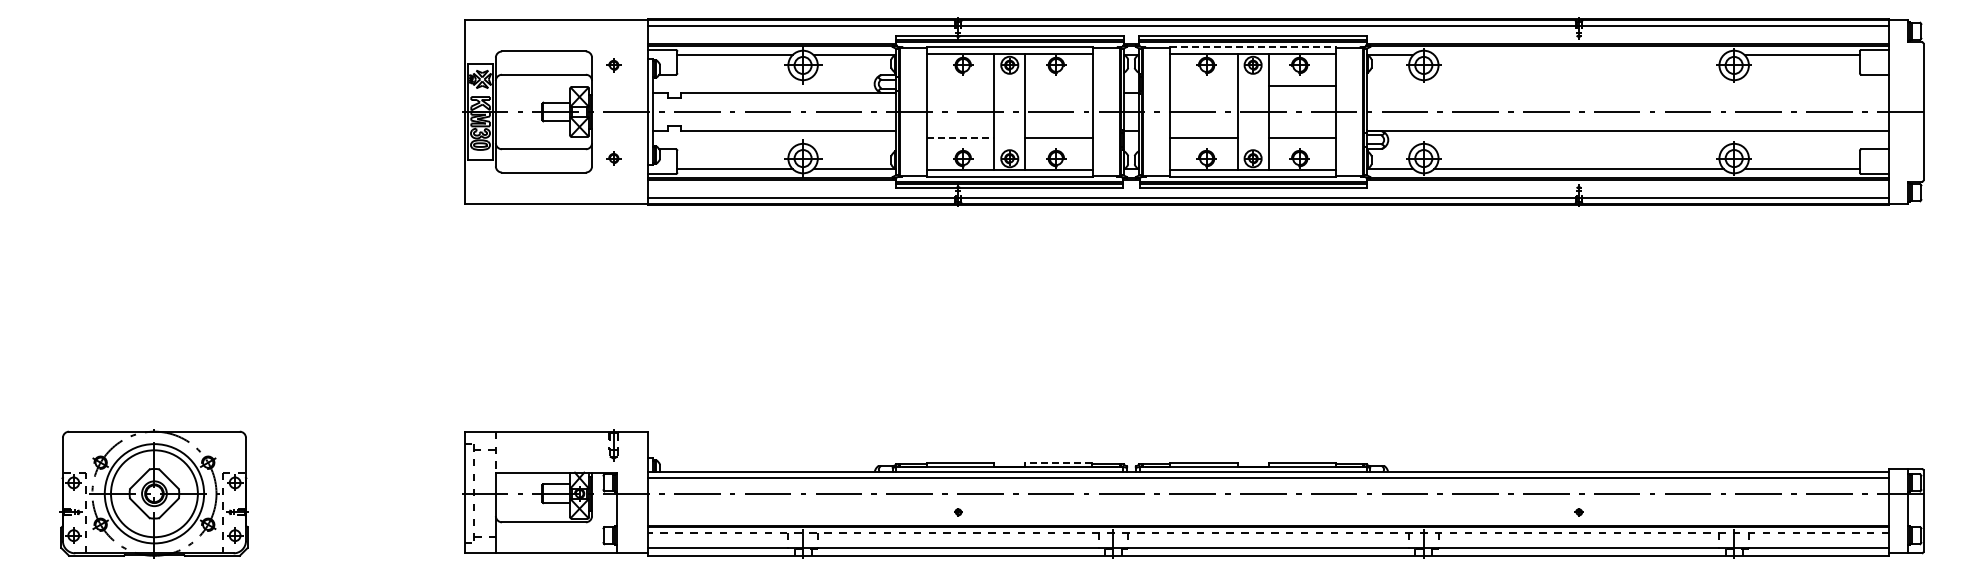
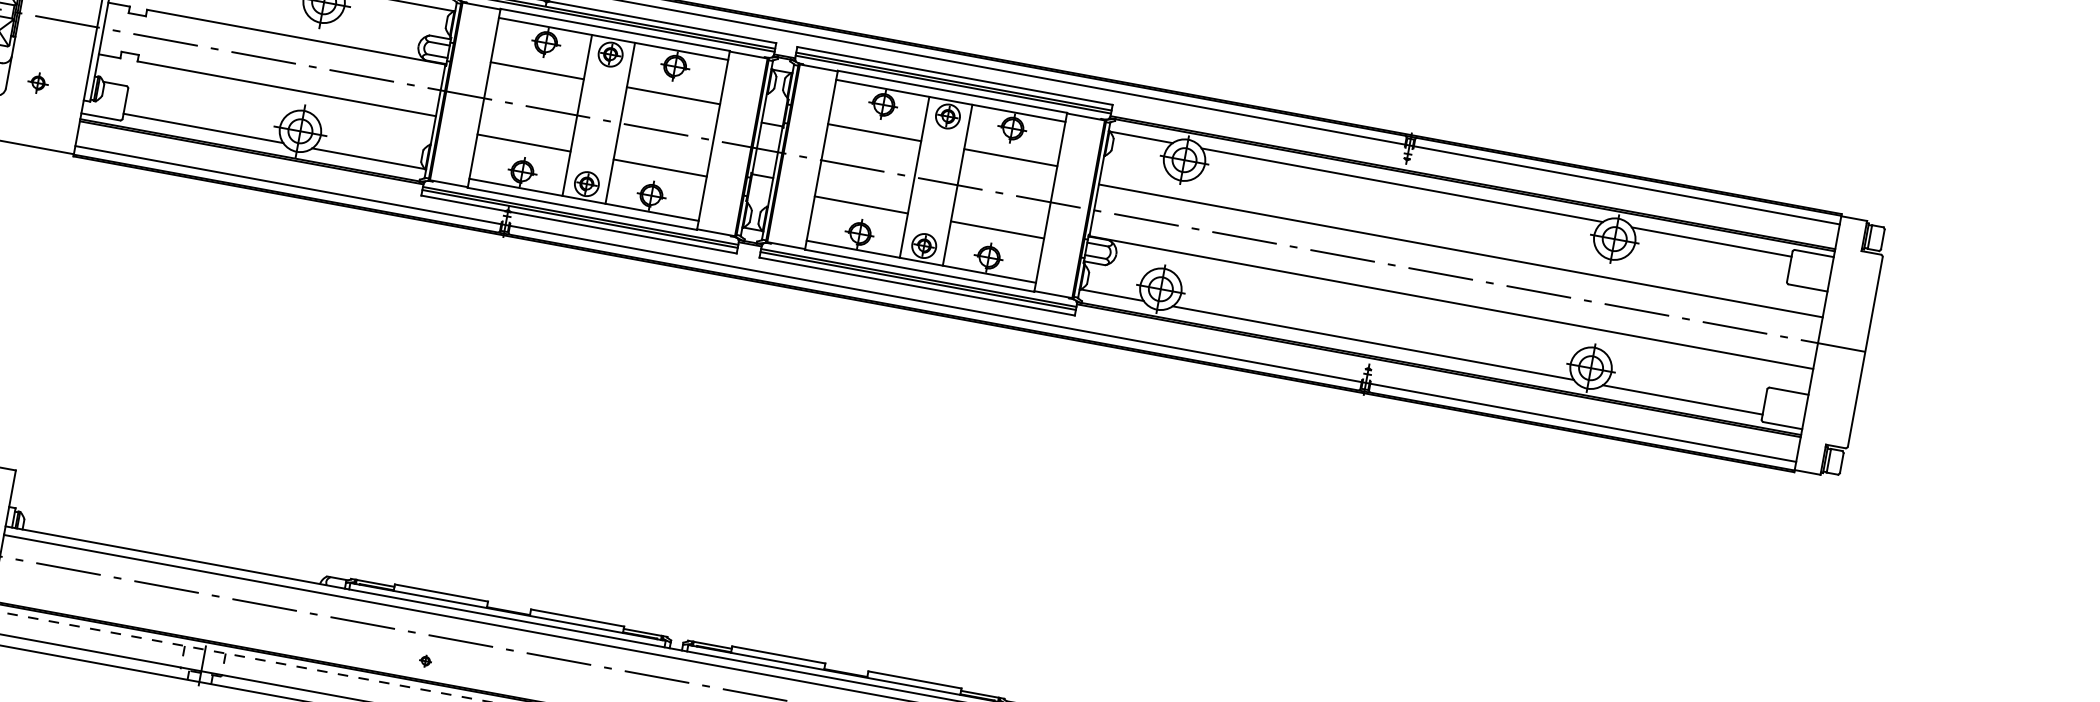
line: (1253, 47) -> (953, 91), dashed -> solid
line: (1578, 55) -> (1401, 185), added
line: (960, 85) -> (537, 70), added
line: (1058, 85) -> (673, 95), added
line: (1203, 85) -> (874, 131), added
line: (1628, 93) -> (1461, 251), added
line: (960, 138) -> (523, 143), dashed -> solid
line: (1058, 462) -> (577, 617), dashed -> solid

